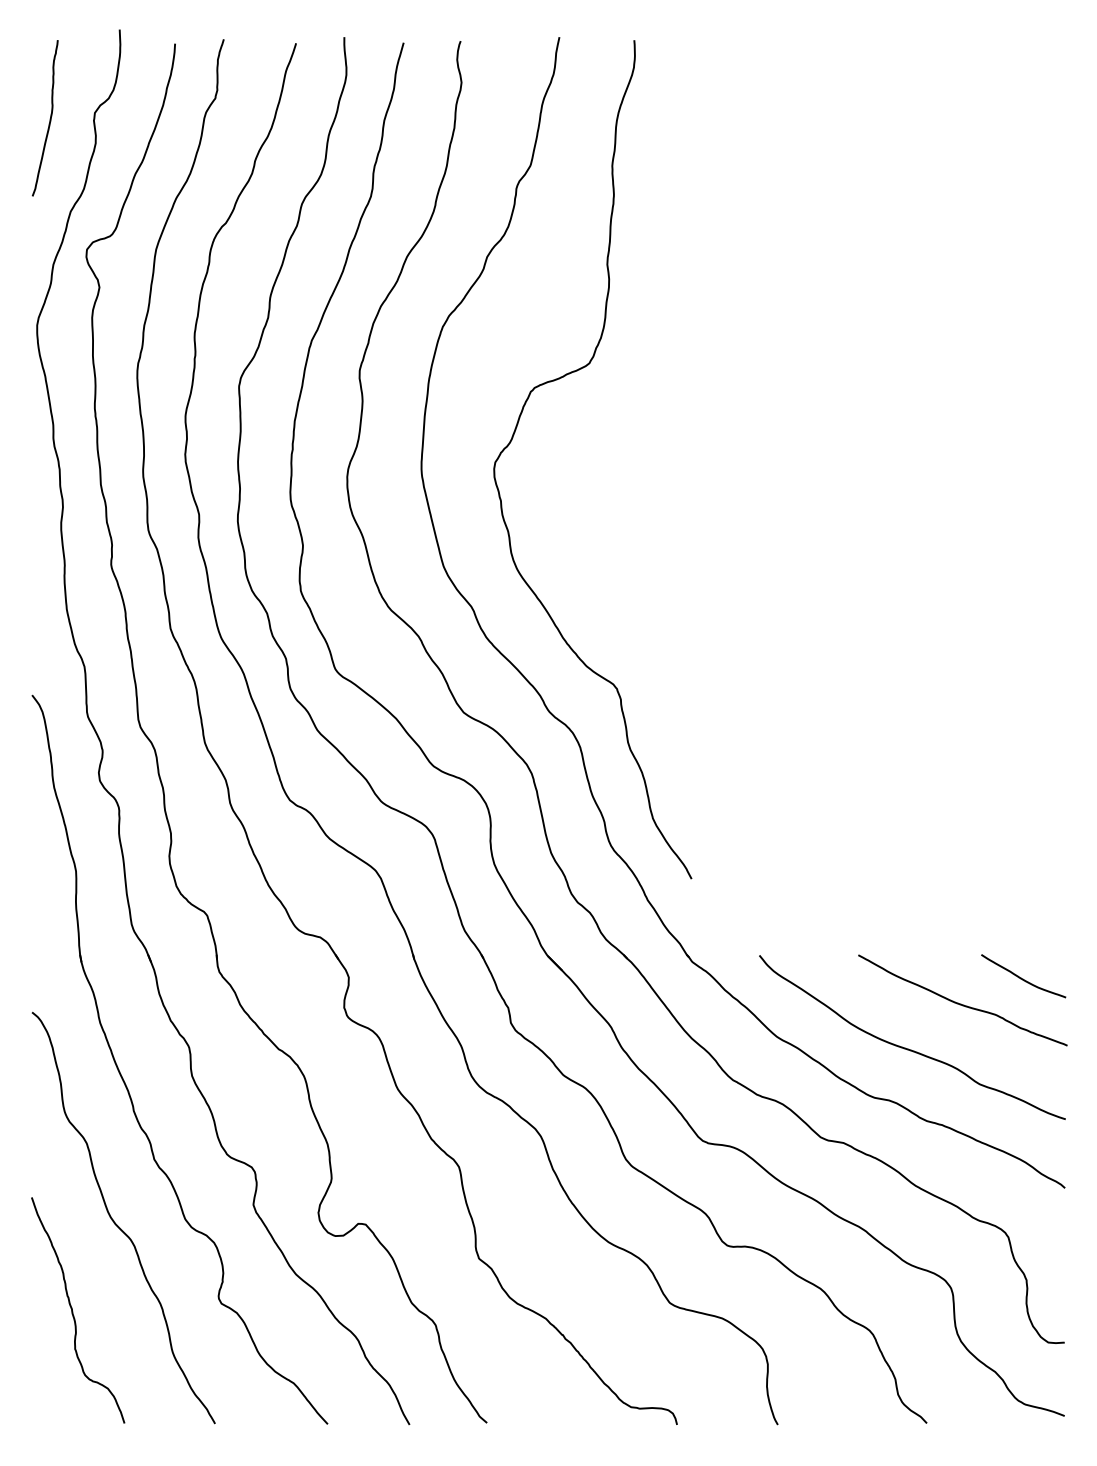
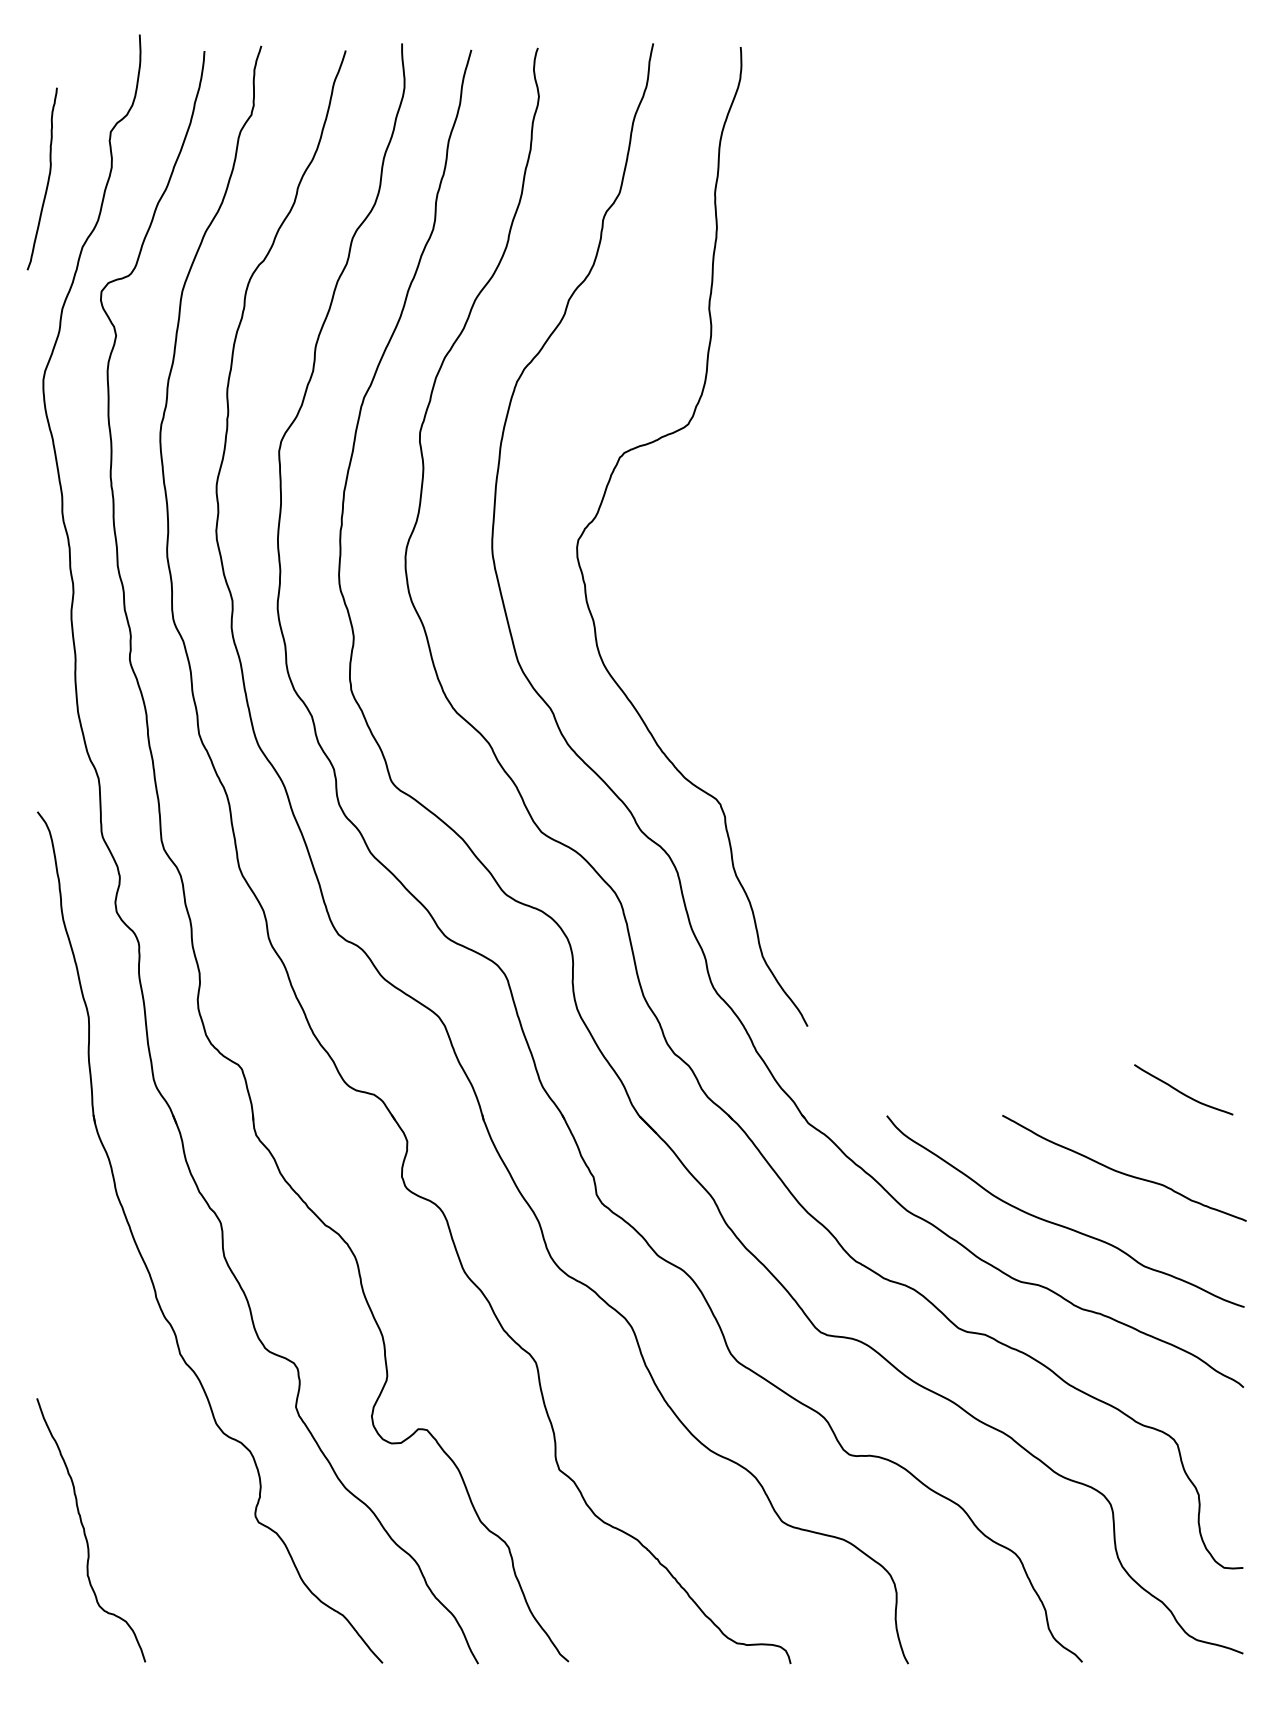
curve: (49, 118) -> (47, 179), moved
curve: (1023, 978) -> (1183, 1092), moved
curve: (116, 1223) -> (136, 1428), removed

